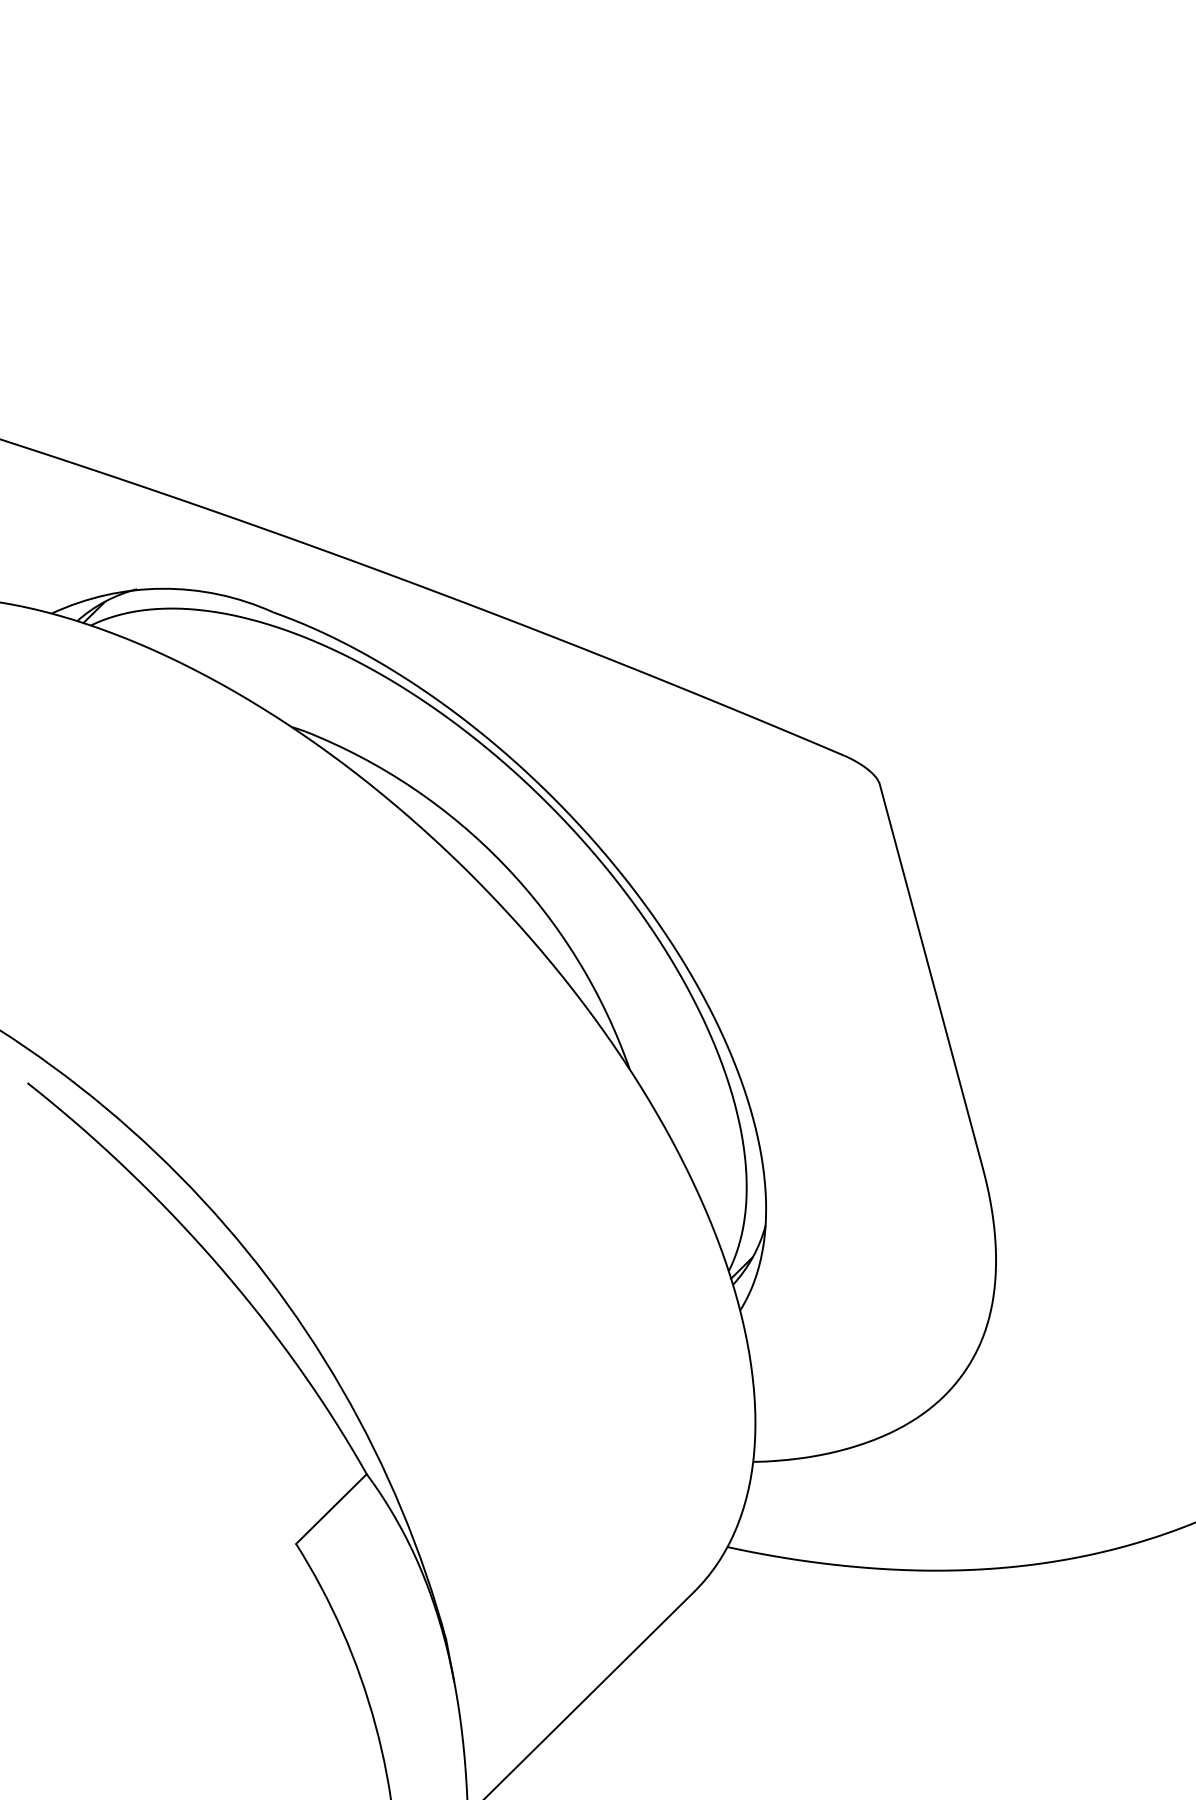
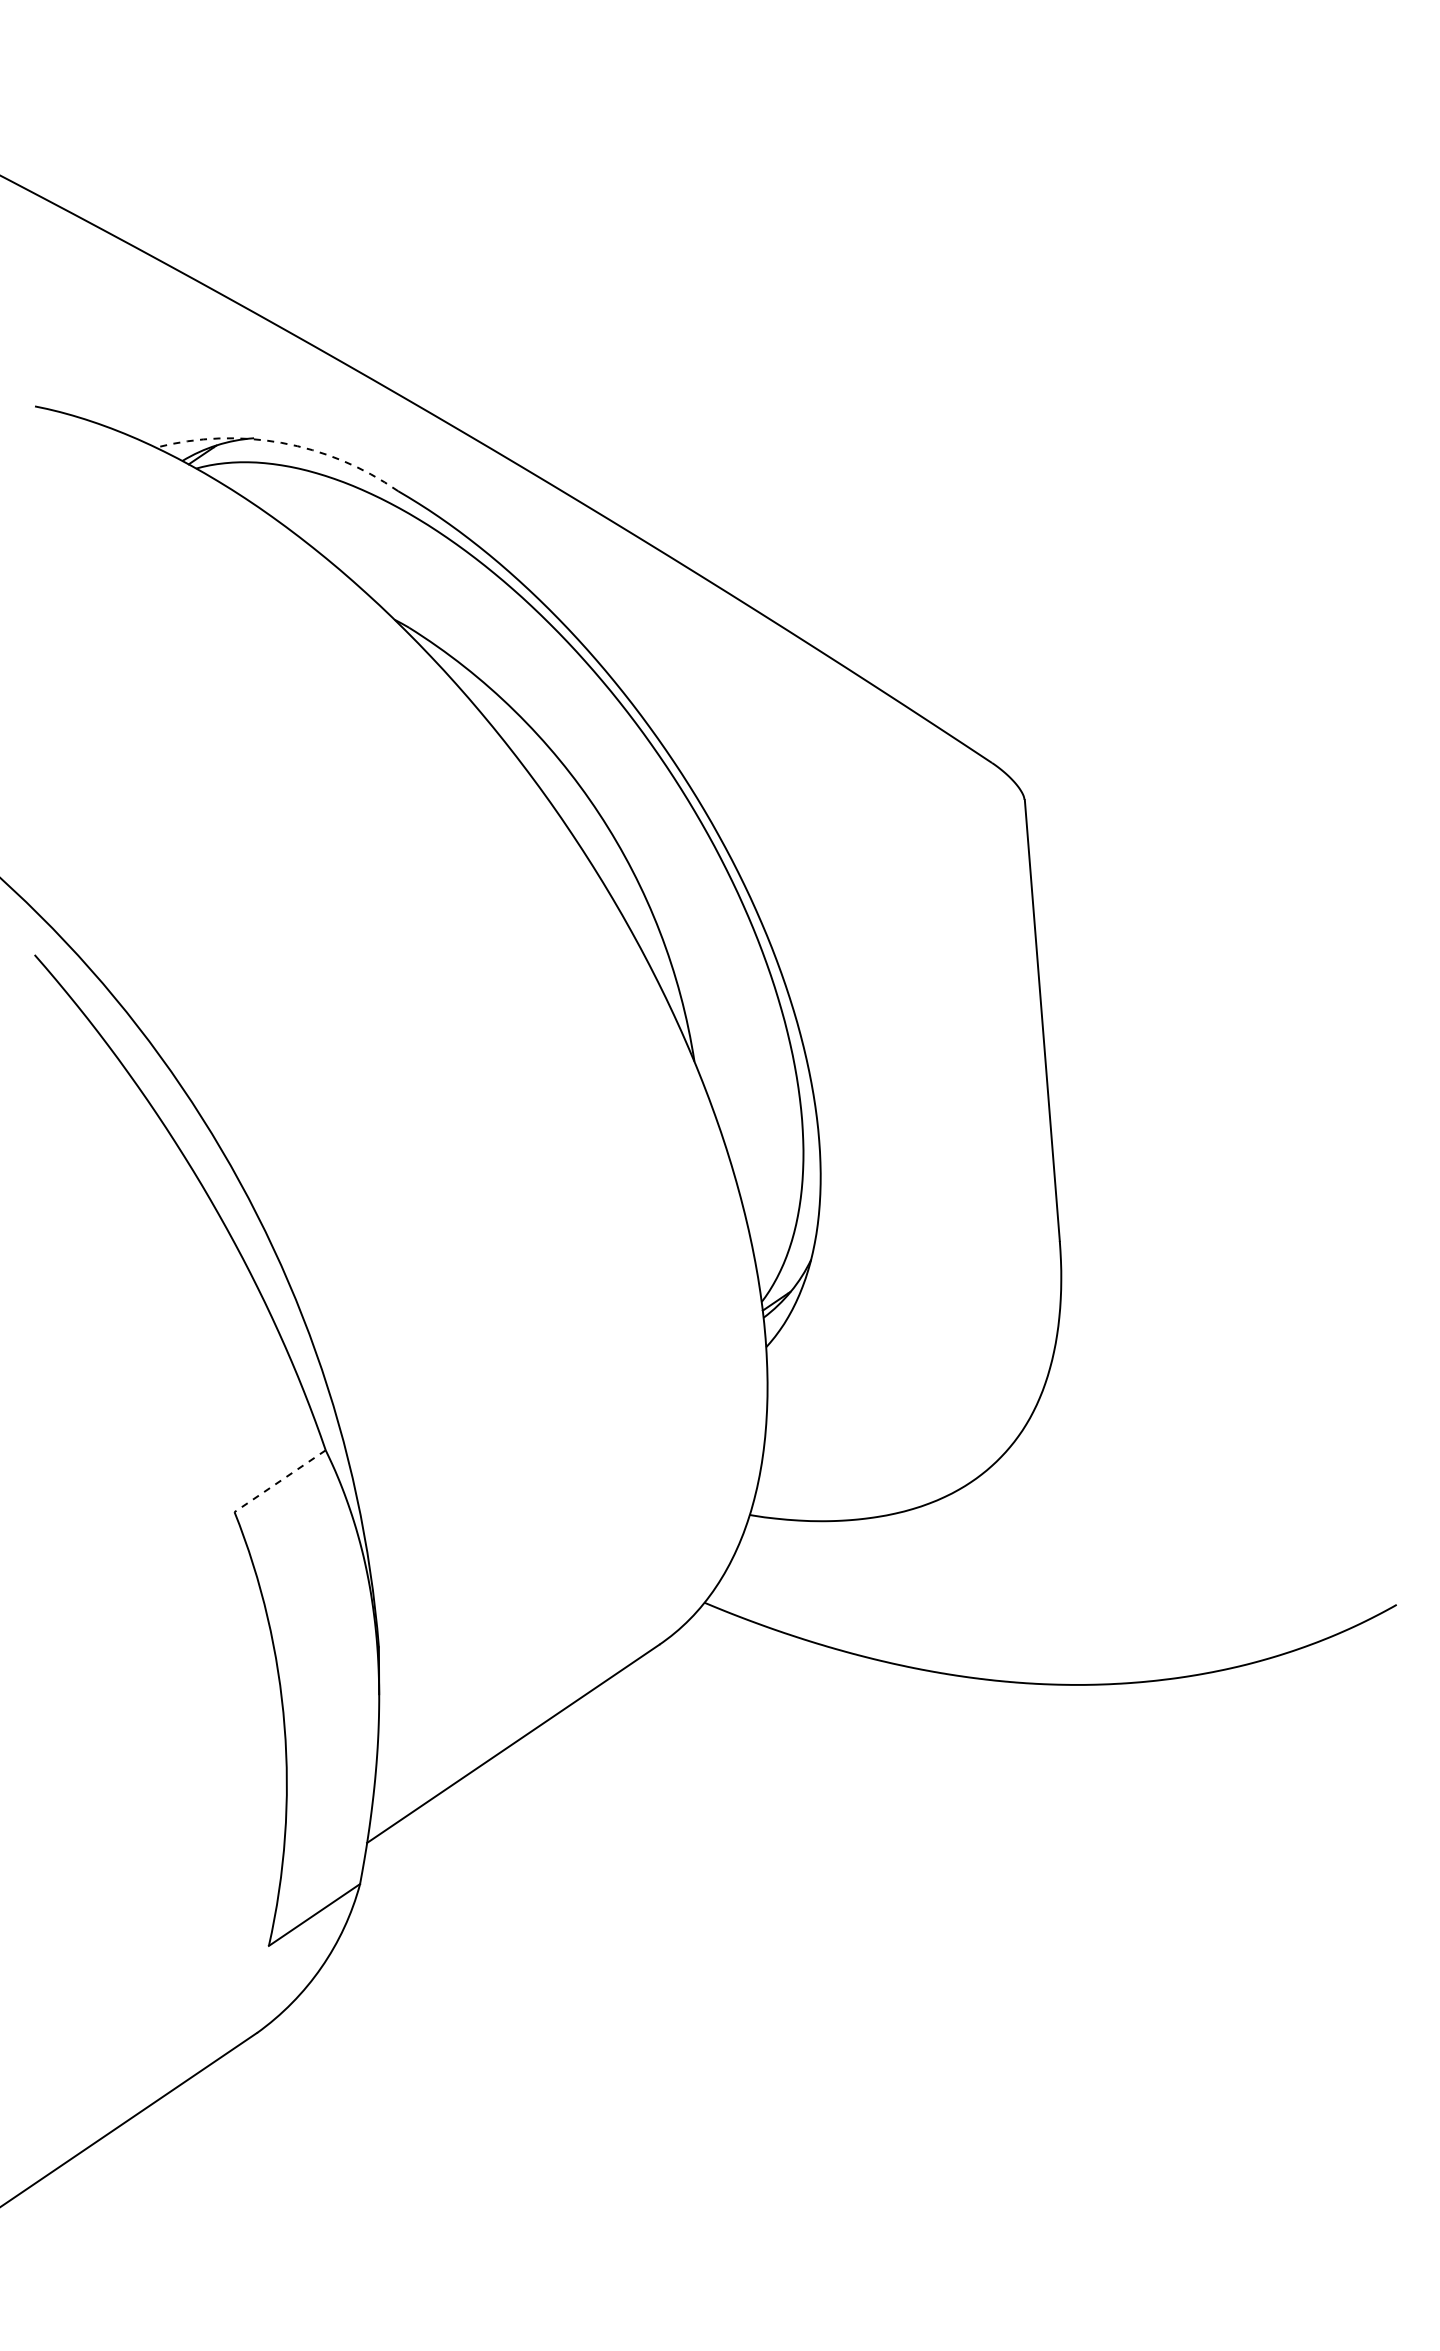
arc: (162, 588) -> (281, 442), solid -> dashed
line: (330, 1509) -> (279, 1481), solid -> dashed

